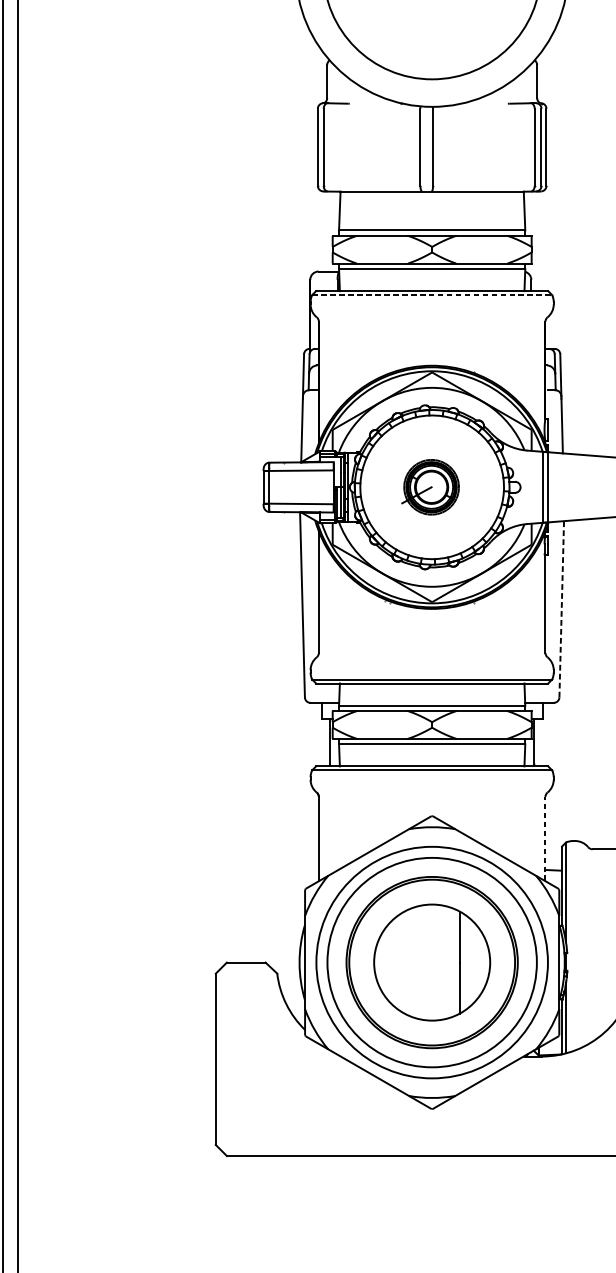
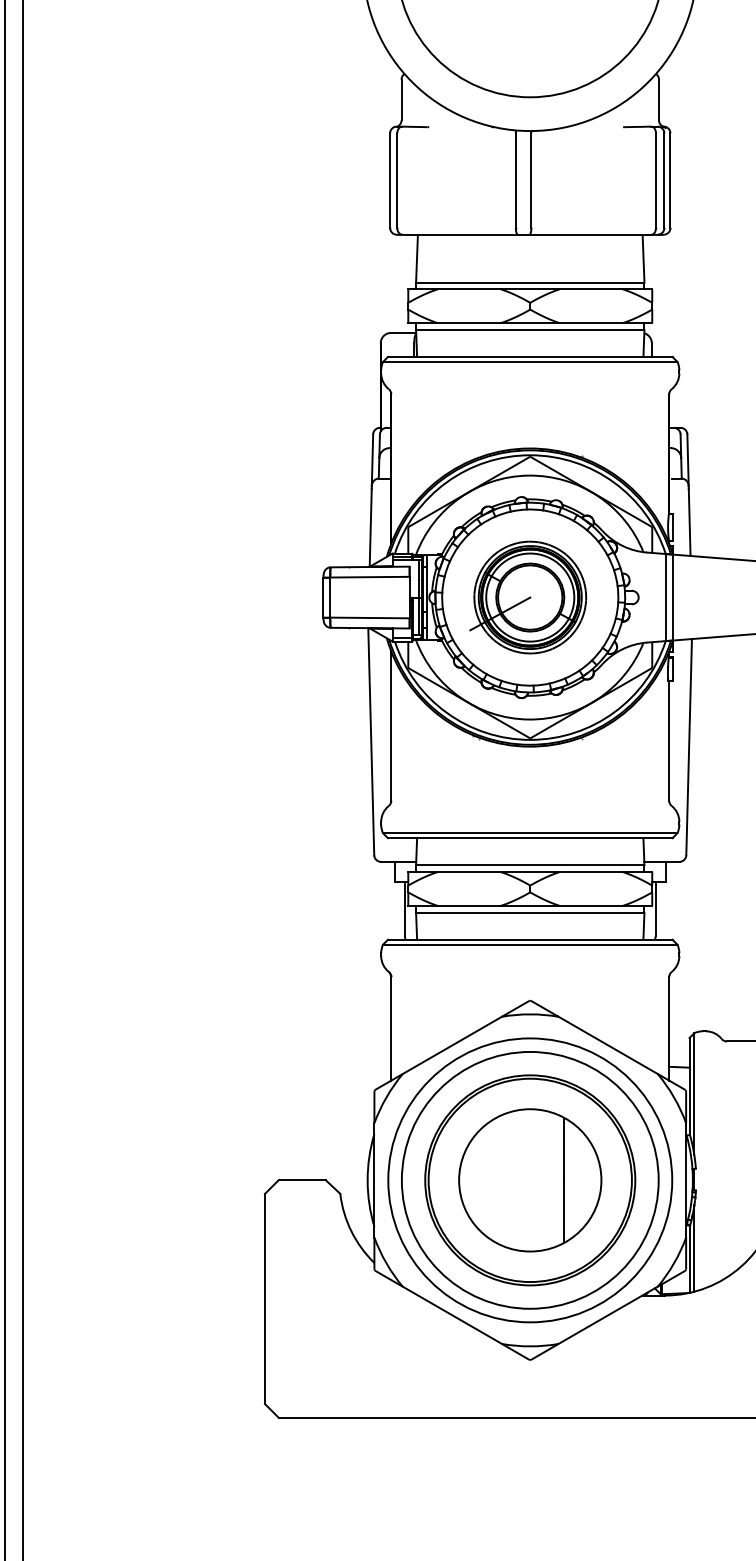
line: (432, 294) -> (530, 361), dashed -> solid
part: (430, 487) -> (528, 597), size x1.67
line: (562, 608) -> (689, 746), dashed -> solid
line: (545, 838) -> (669, 1028), dashed -> solid

